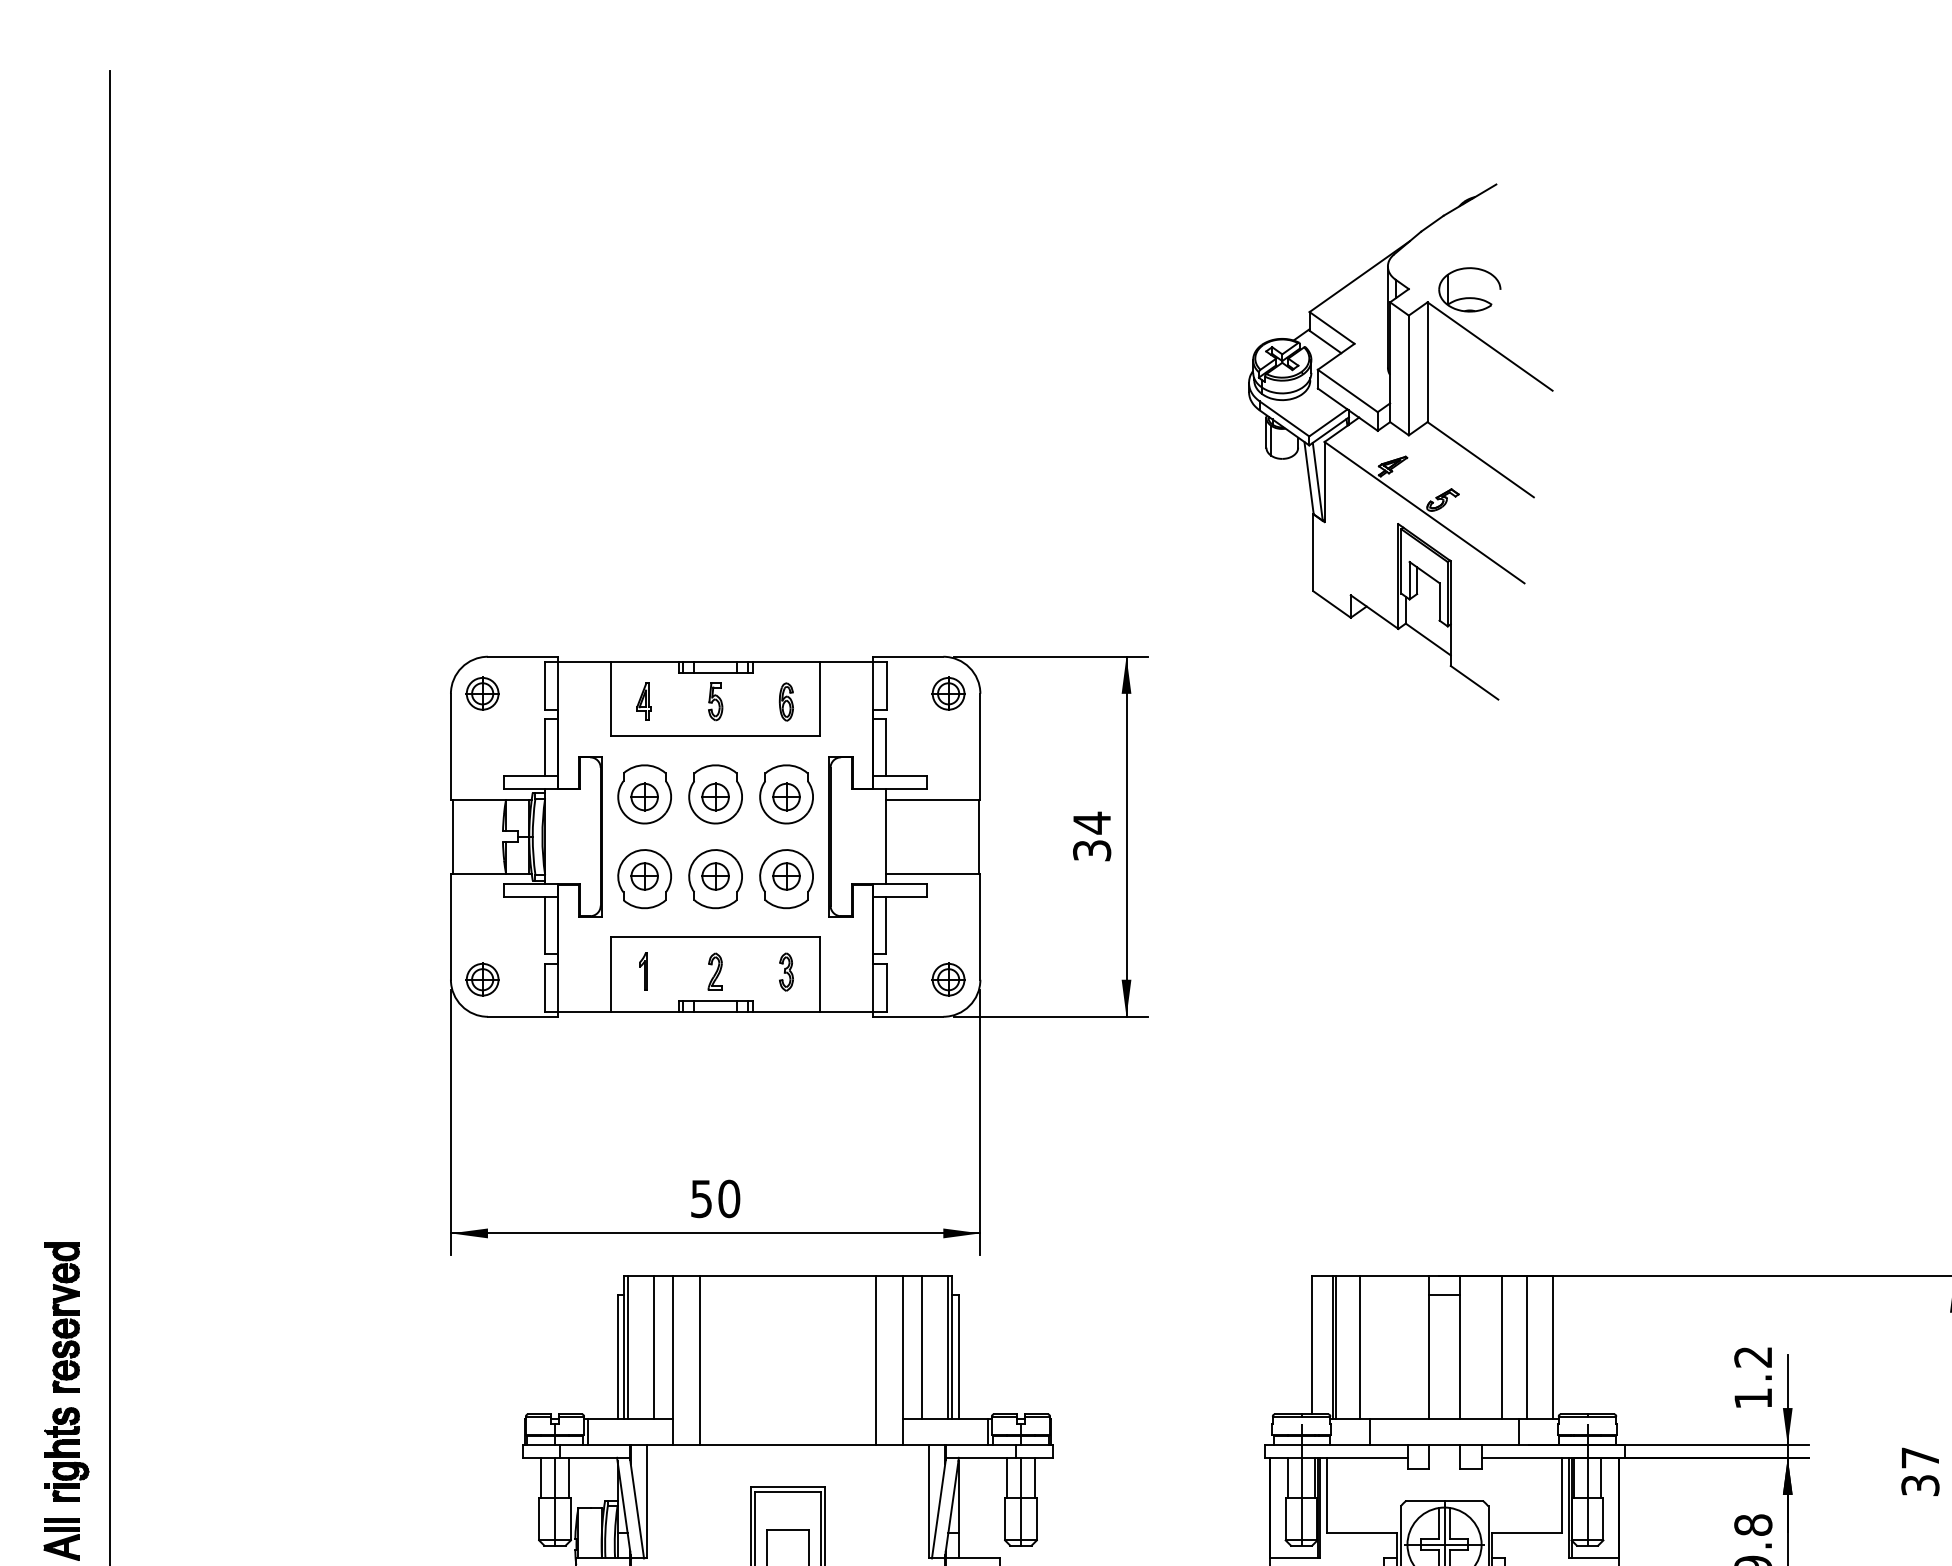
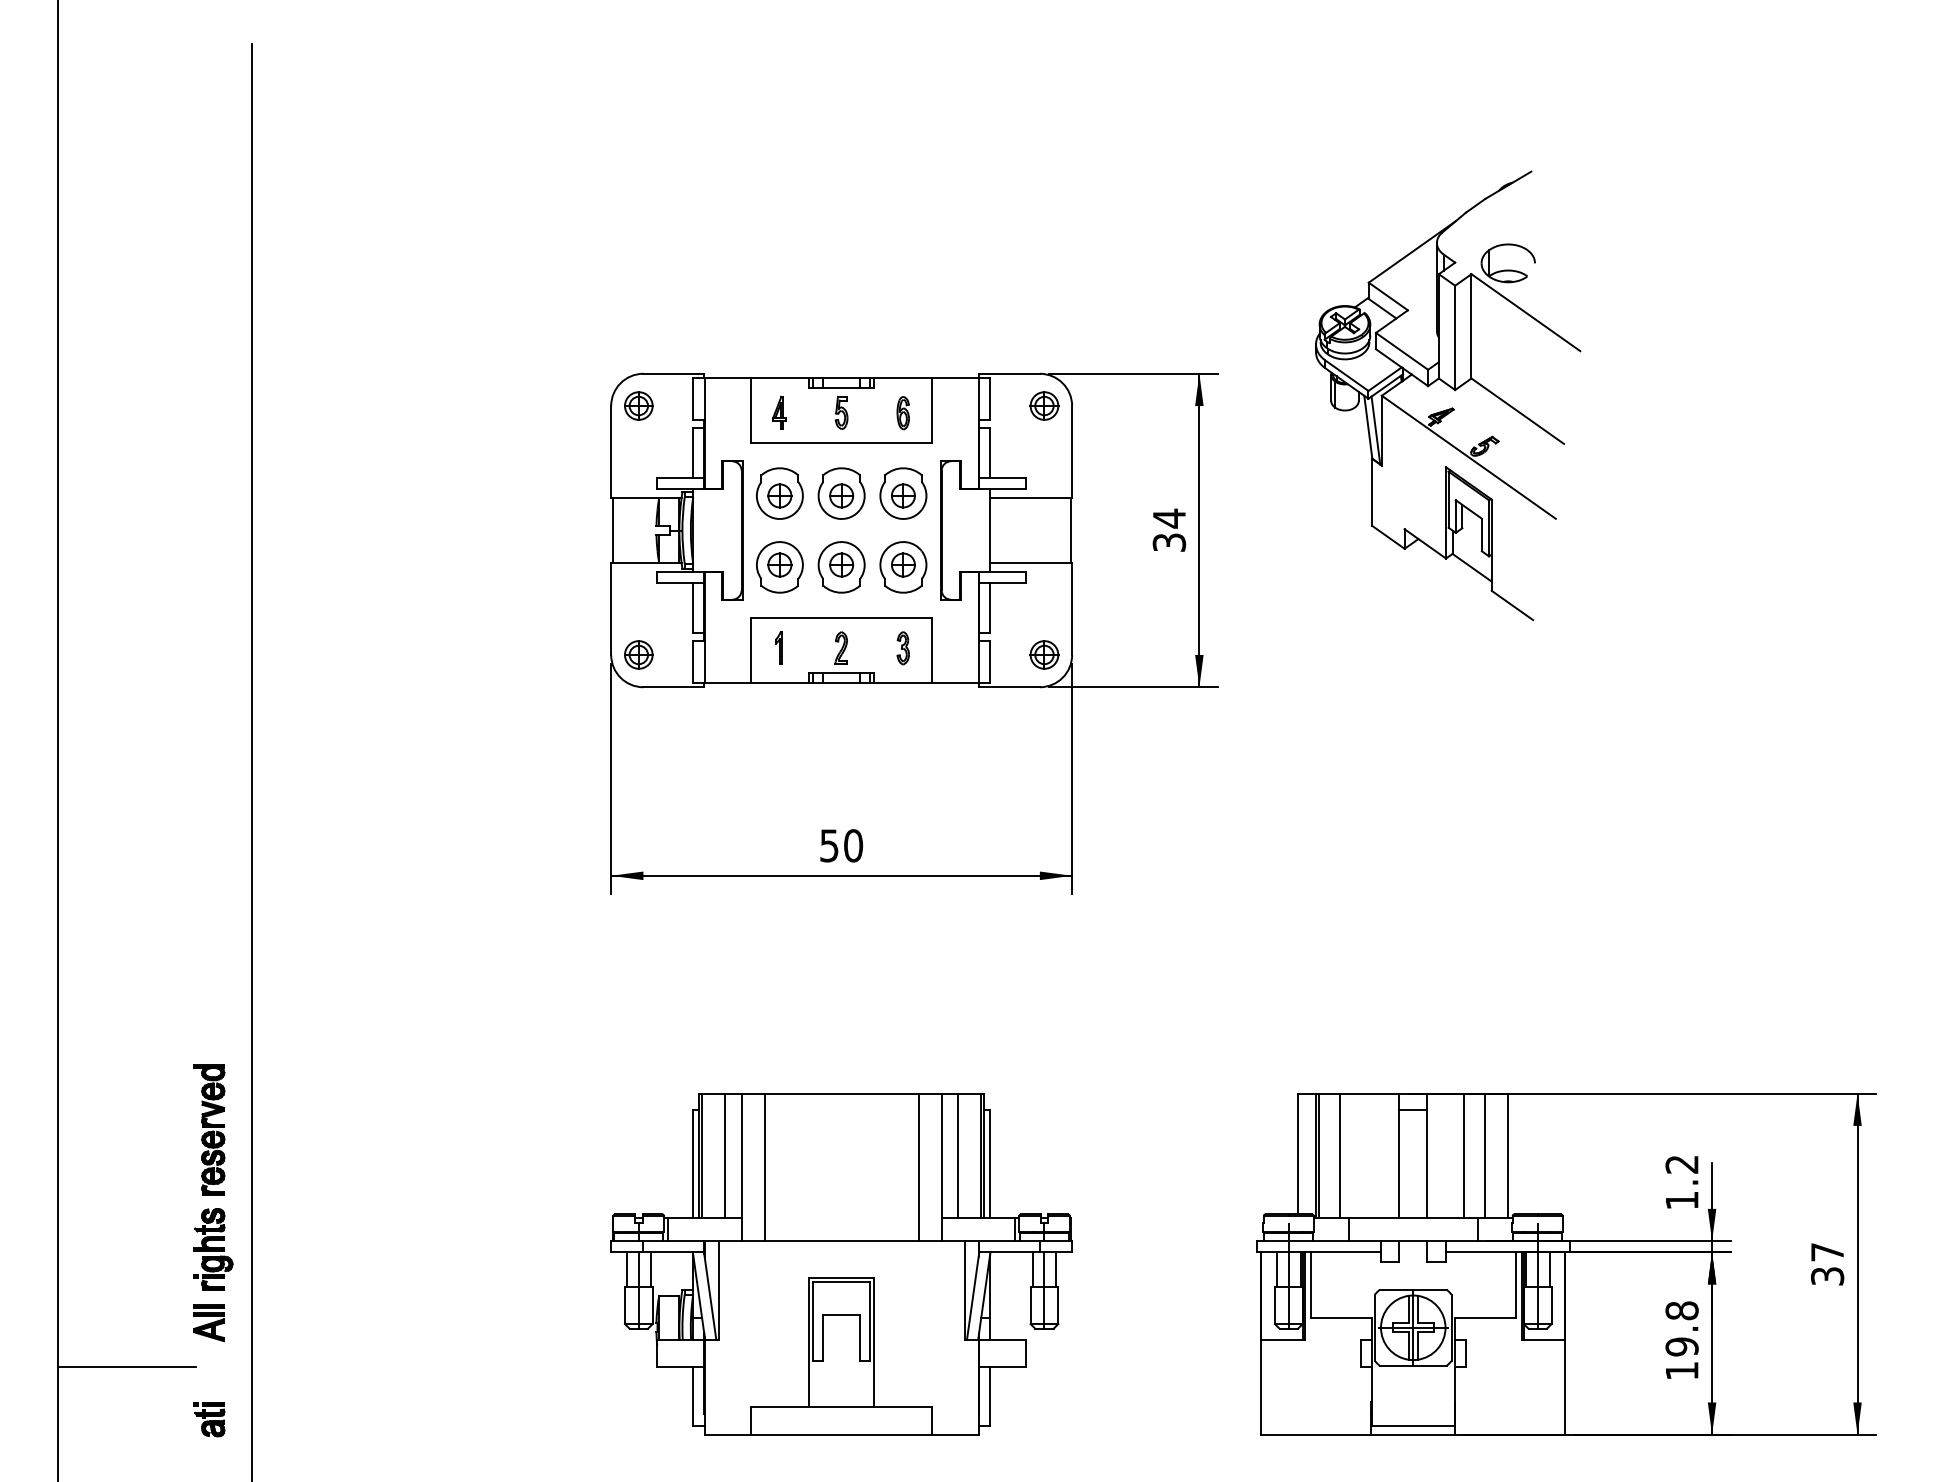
part: (1405, 434) -> (1452, 389), moved
part: (799, 955) -> (914, 633), moved

